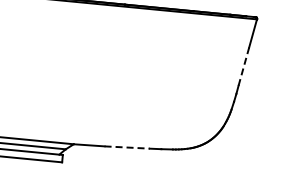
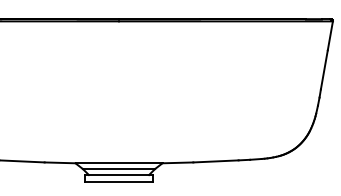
line: (244, 66) -> (324, 69), dashed -> solid
line: (126, 147) -> (215, 161), dashed -> solid

